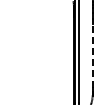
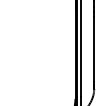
line: (92, 55) -> (94, 48), dashed -> solid

